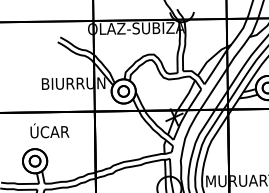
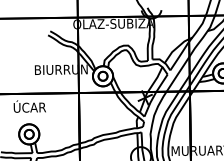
text: (49, 130) -> (29, 106), moved

